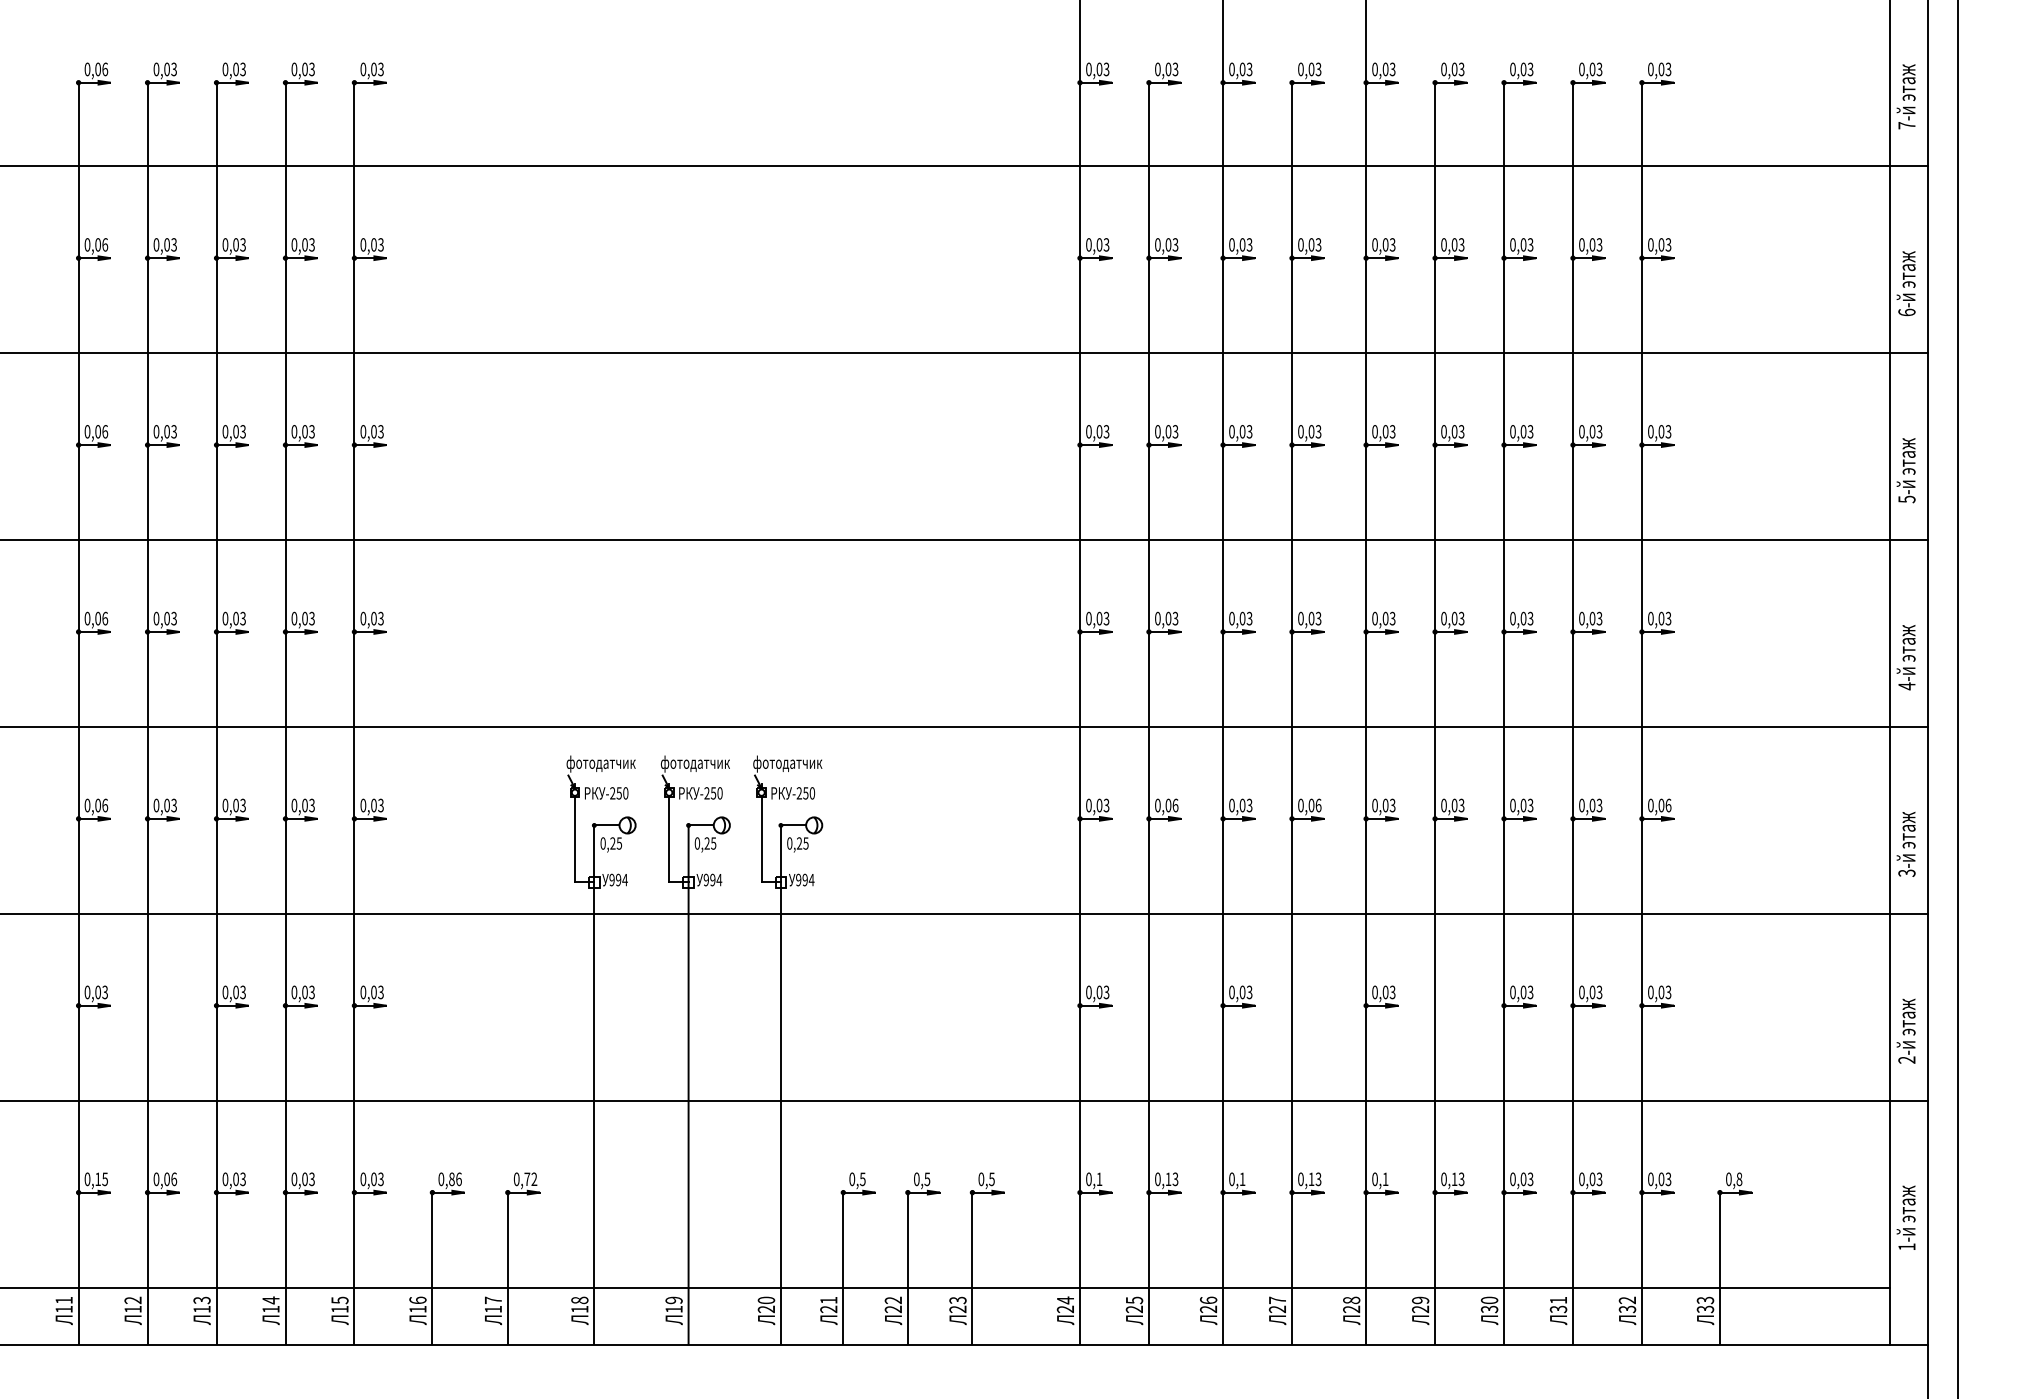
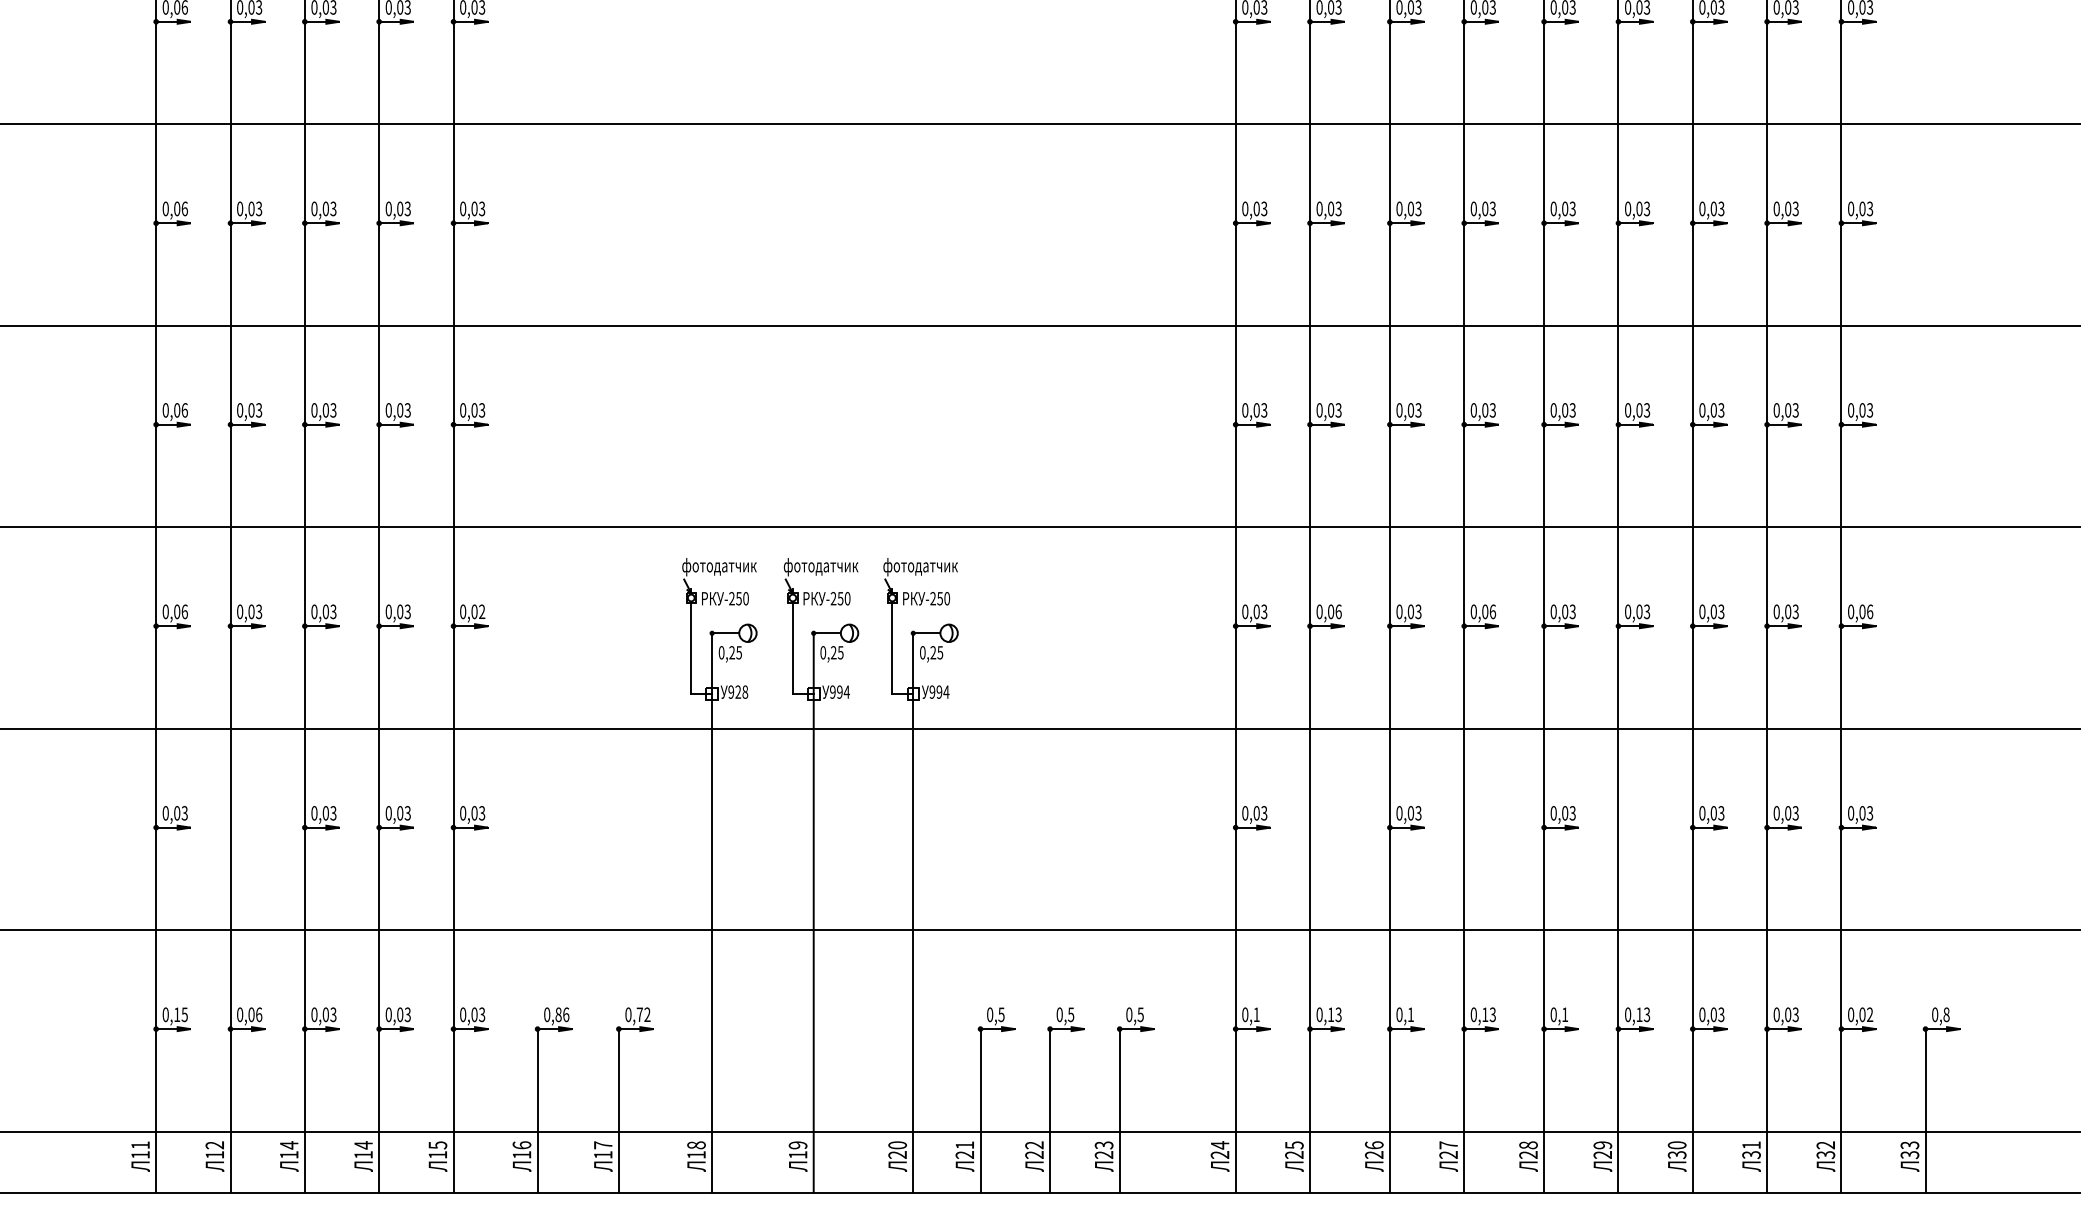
text: (380, 805) -> (481, 611), 0,03 -> 0,02
text: (621, 879) -> (741, 691), 994 -> 928
text: (1668, 1179) -> (1870, 1014), 0,03 -> 0,02
text: (201, 1300) -> (288, 1145), 13 -> 14

